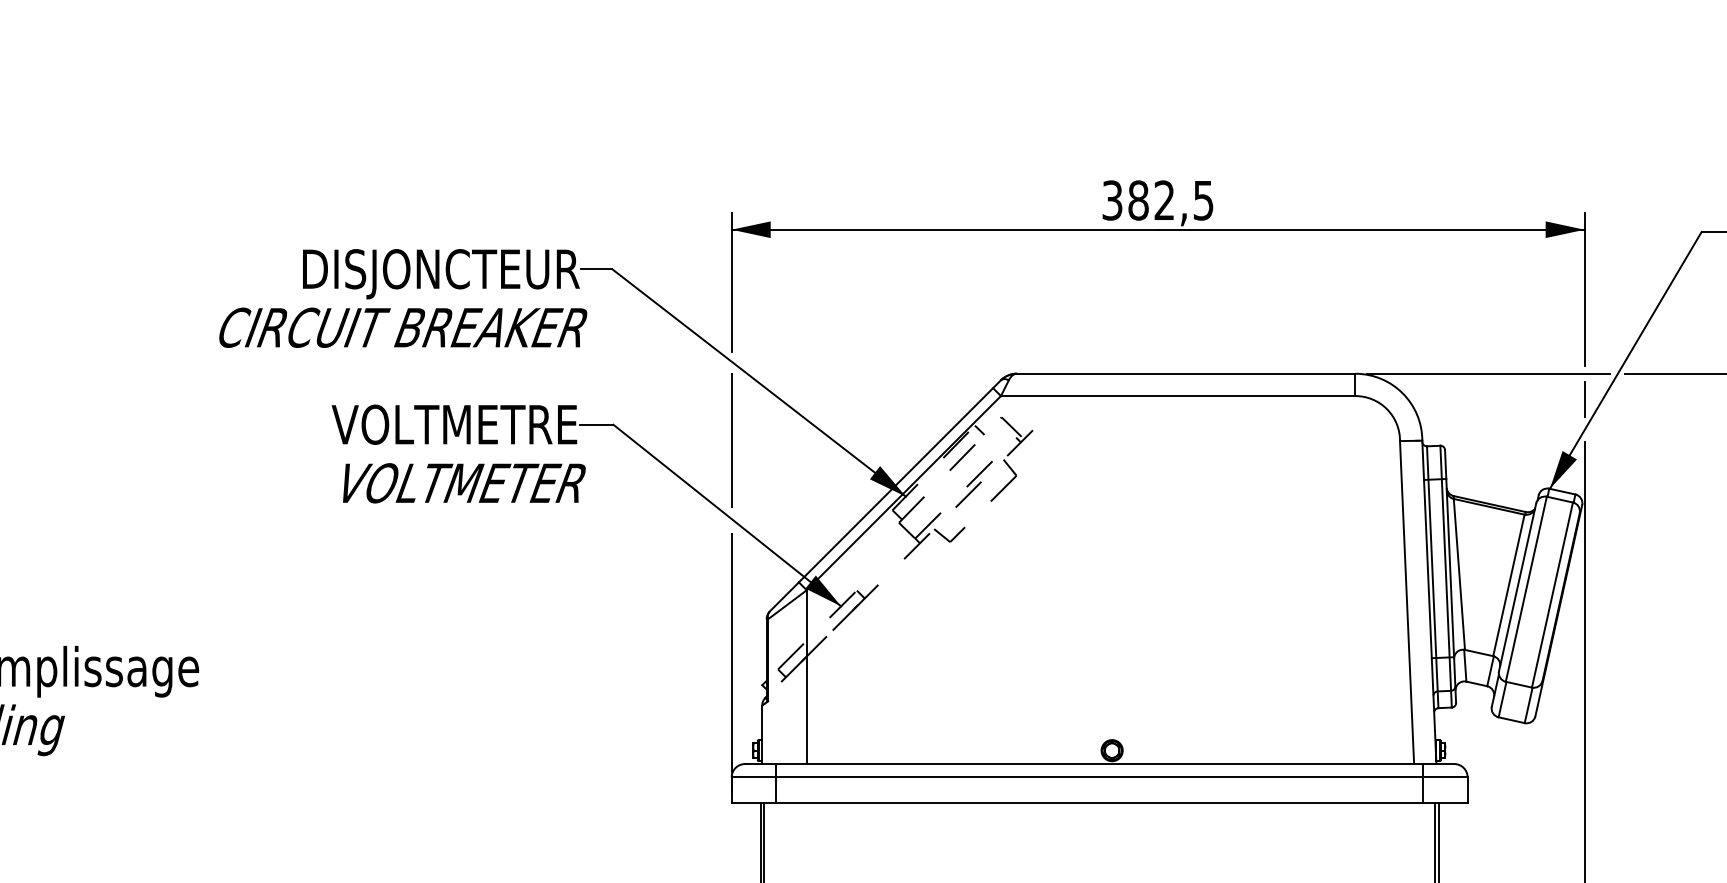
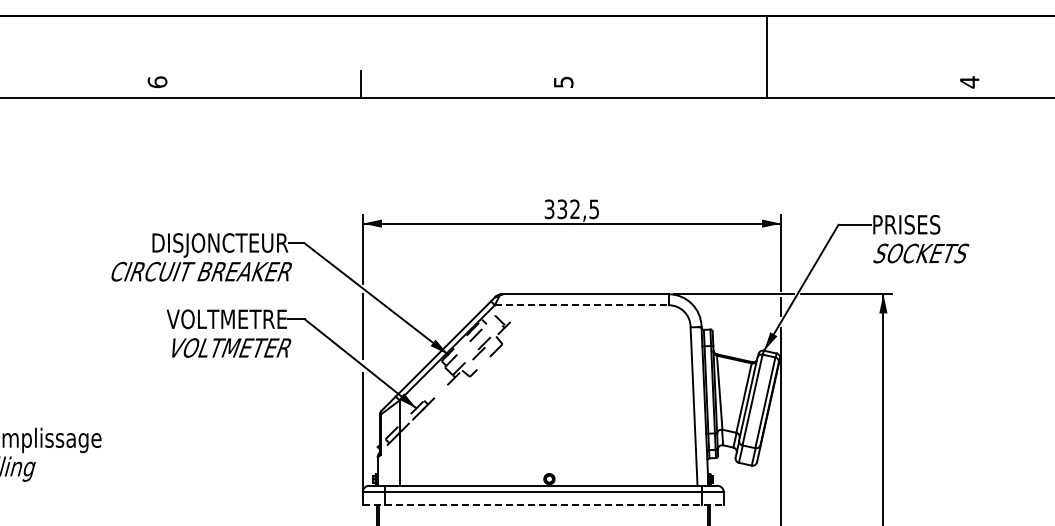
text: (1138, 200) -> (562, 209), 382,5 -> 332,5
line: (1177, 396) -> (581, 305), solid -> dashed
line: (1100, 802) -> (543, 504), solid -> dashed

